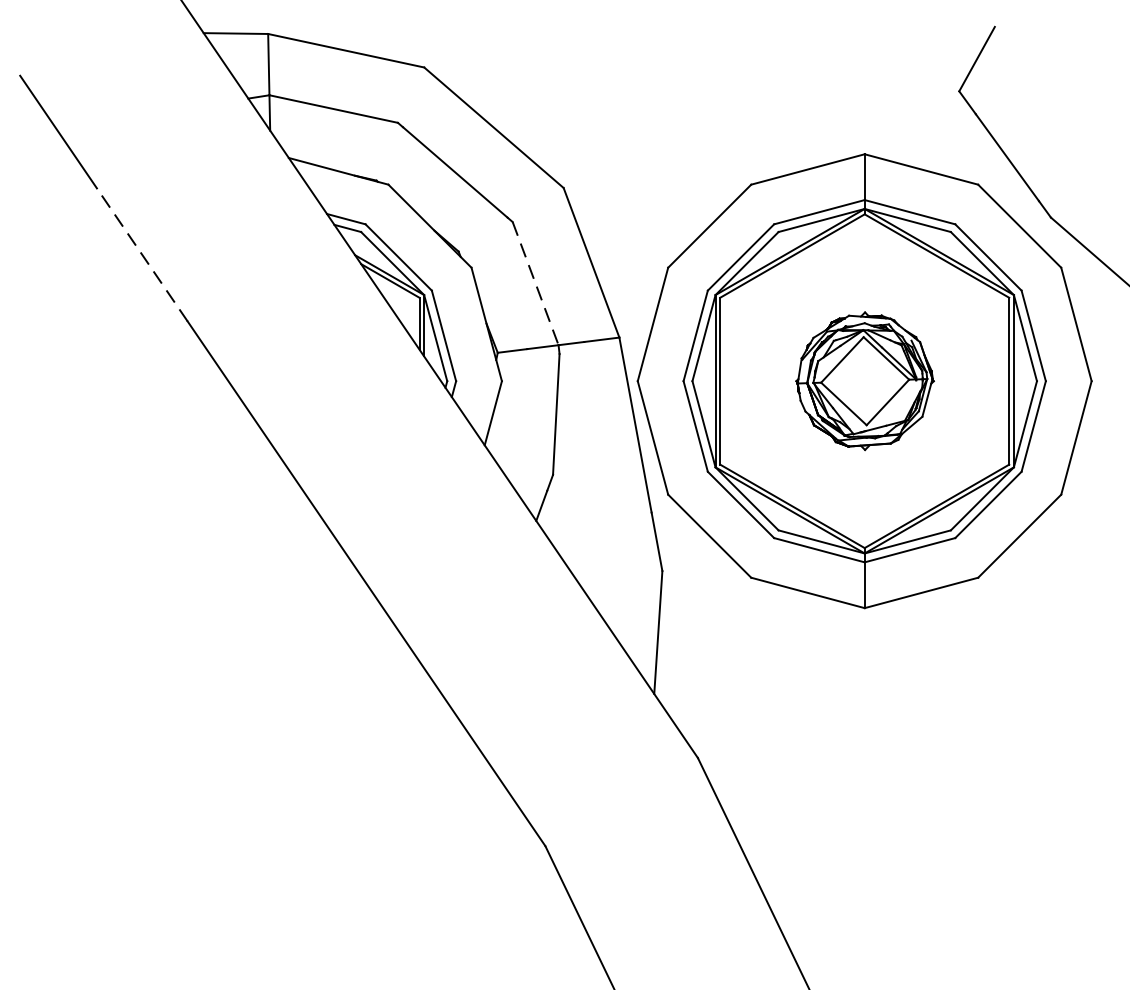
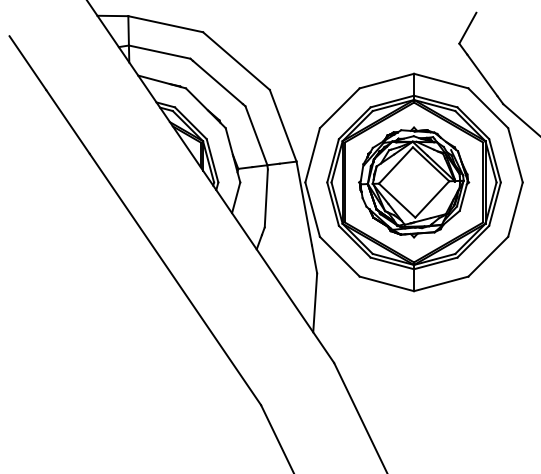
line: (143, 255) -> (68, 122), dashed -> solid
line: (535, 285) -> (256, 136), dashed -> solid
part: (865, 381) -> (414, 182), size x1.67

